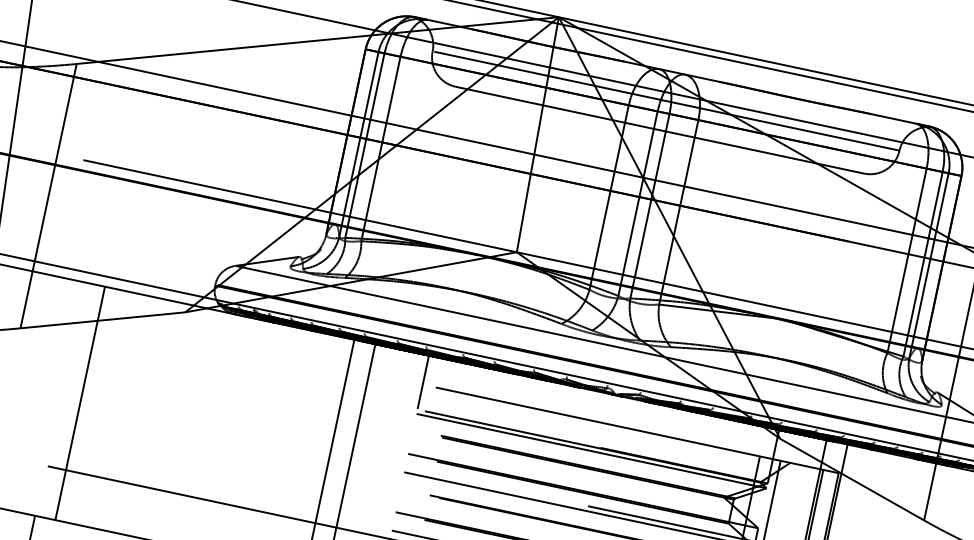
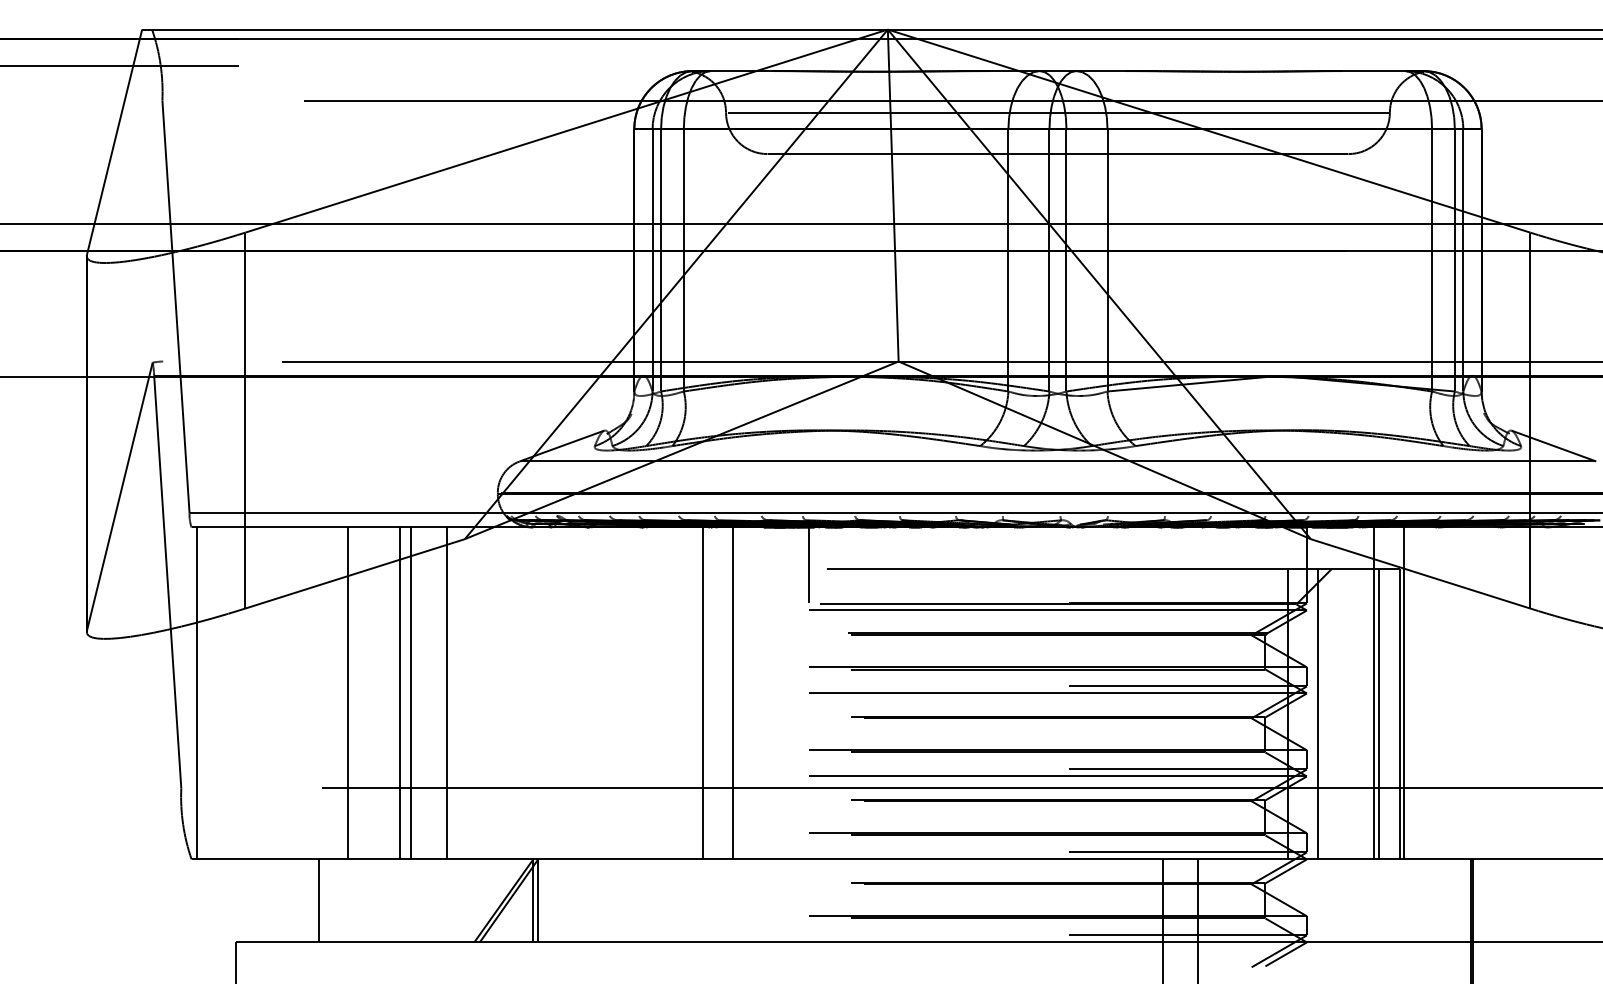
line: (116, 411) -> (400, 693), added
line: (123, 412) -> (410, 693), added
line: (149, 418) -> (447, 693), added

